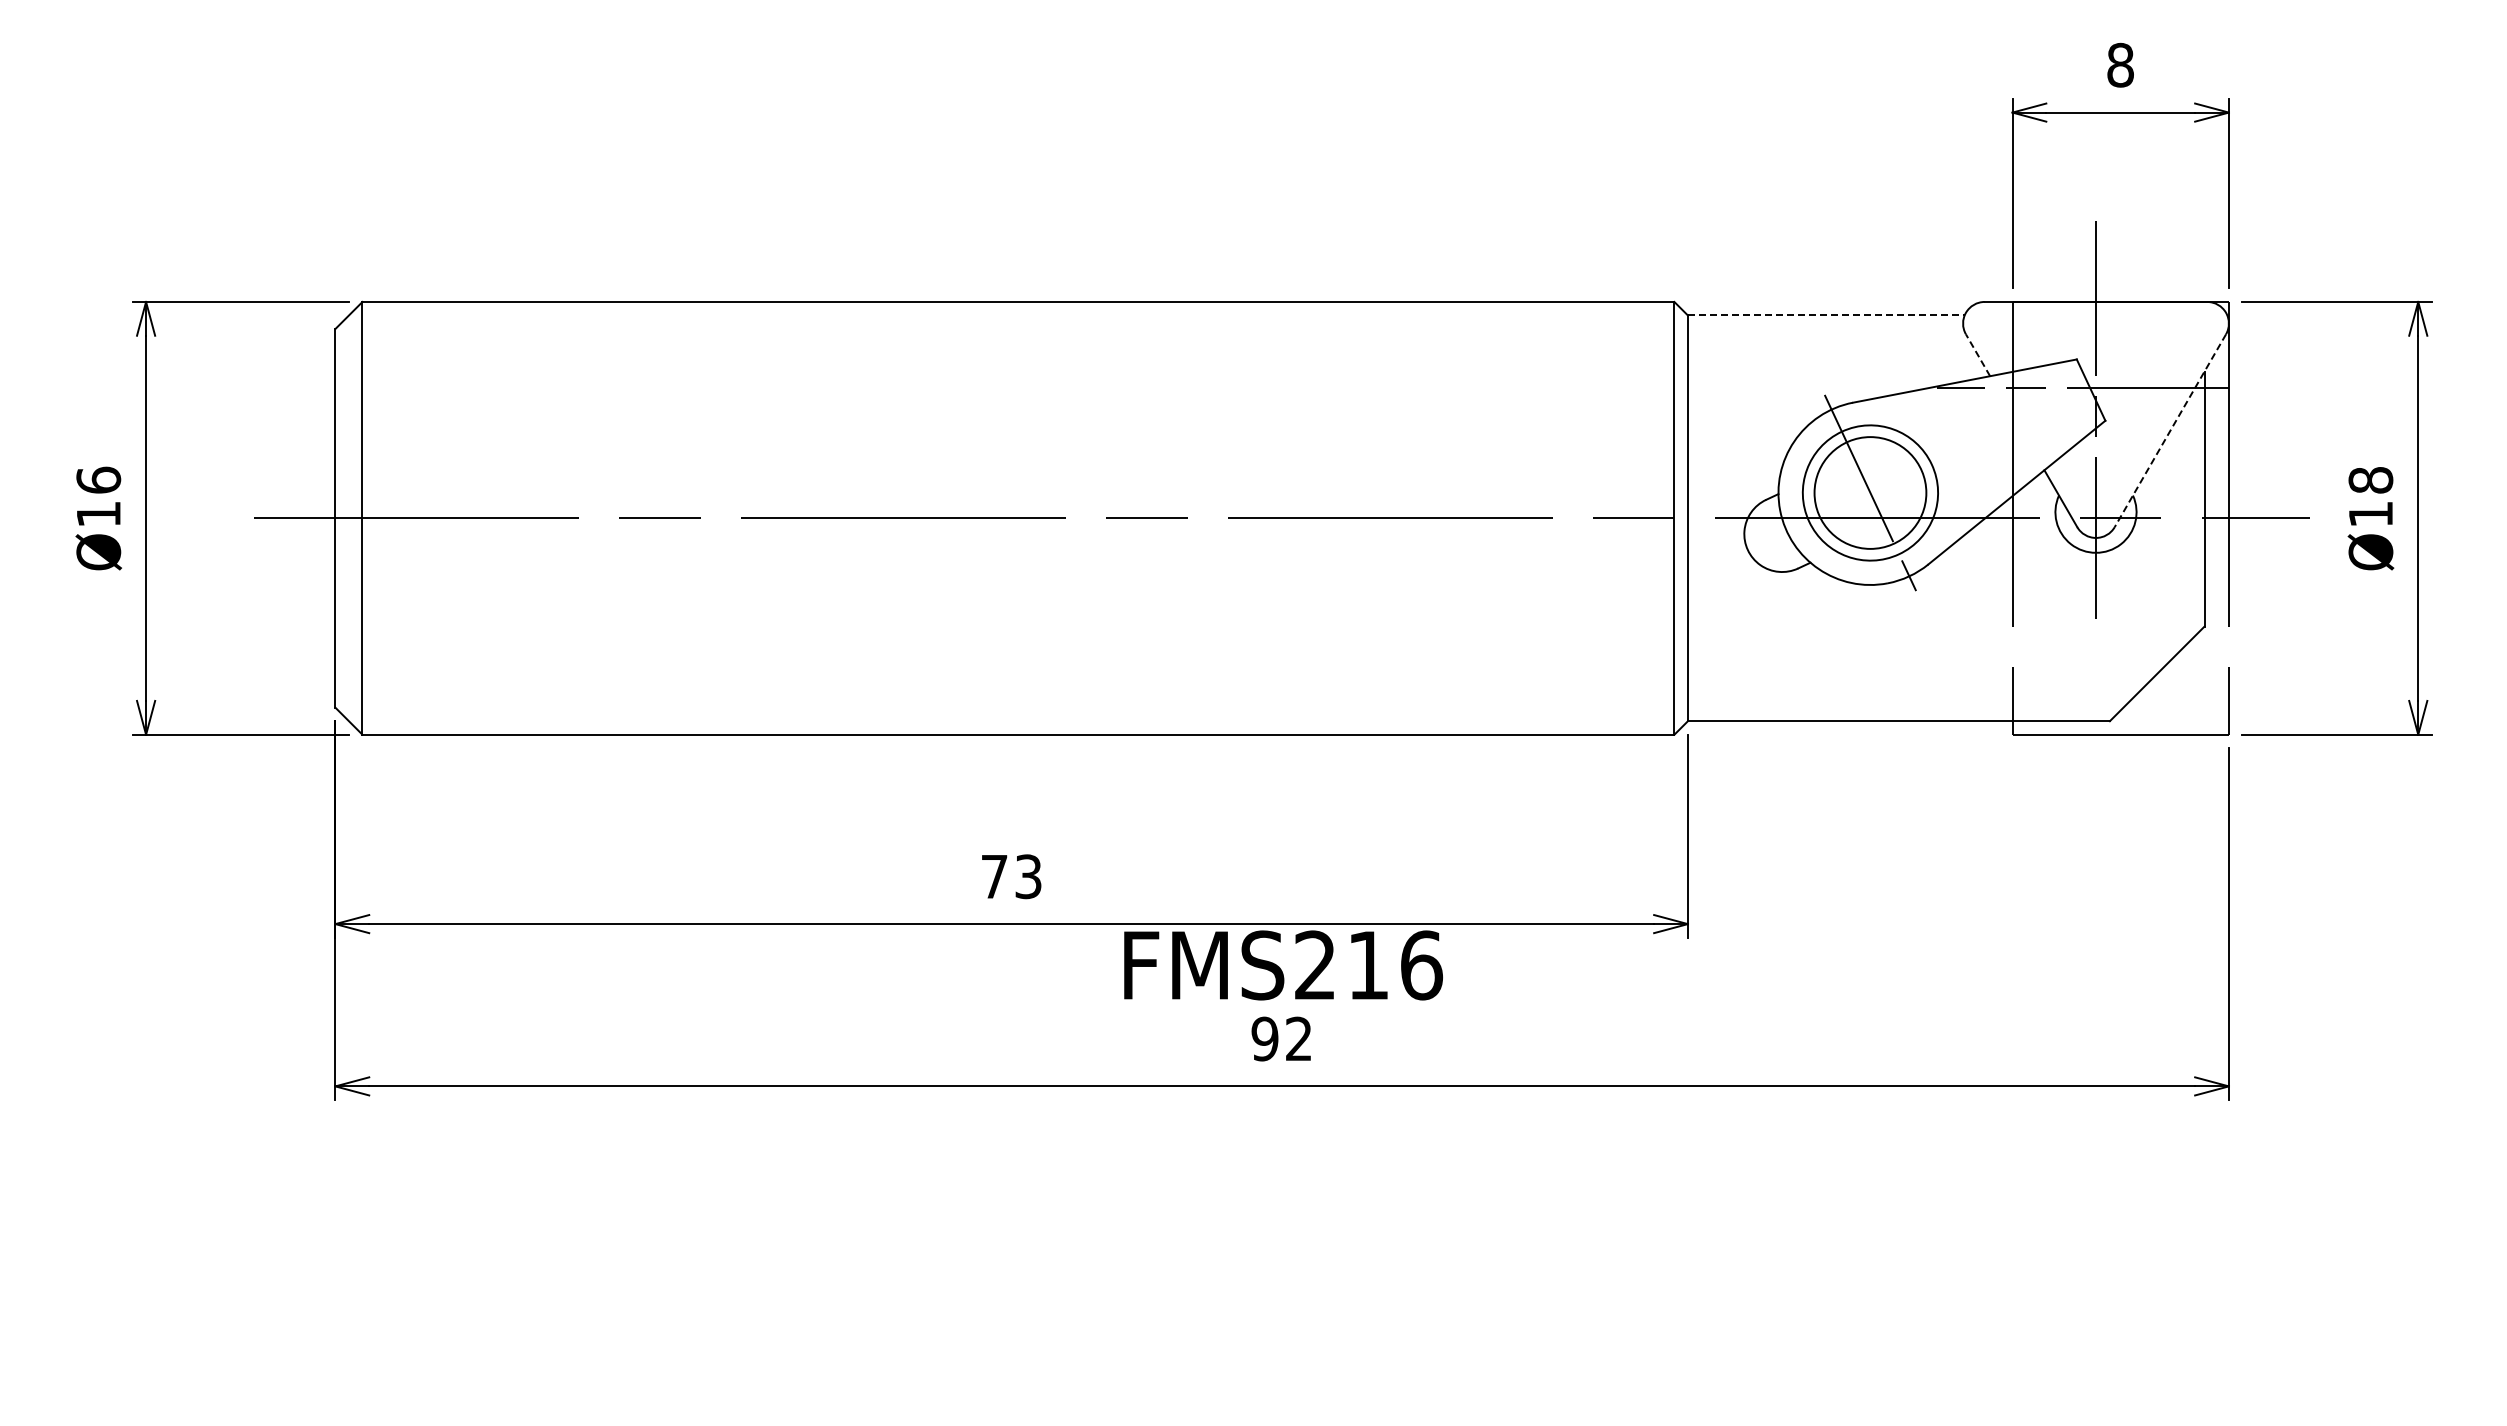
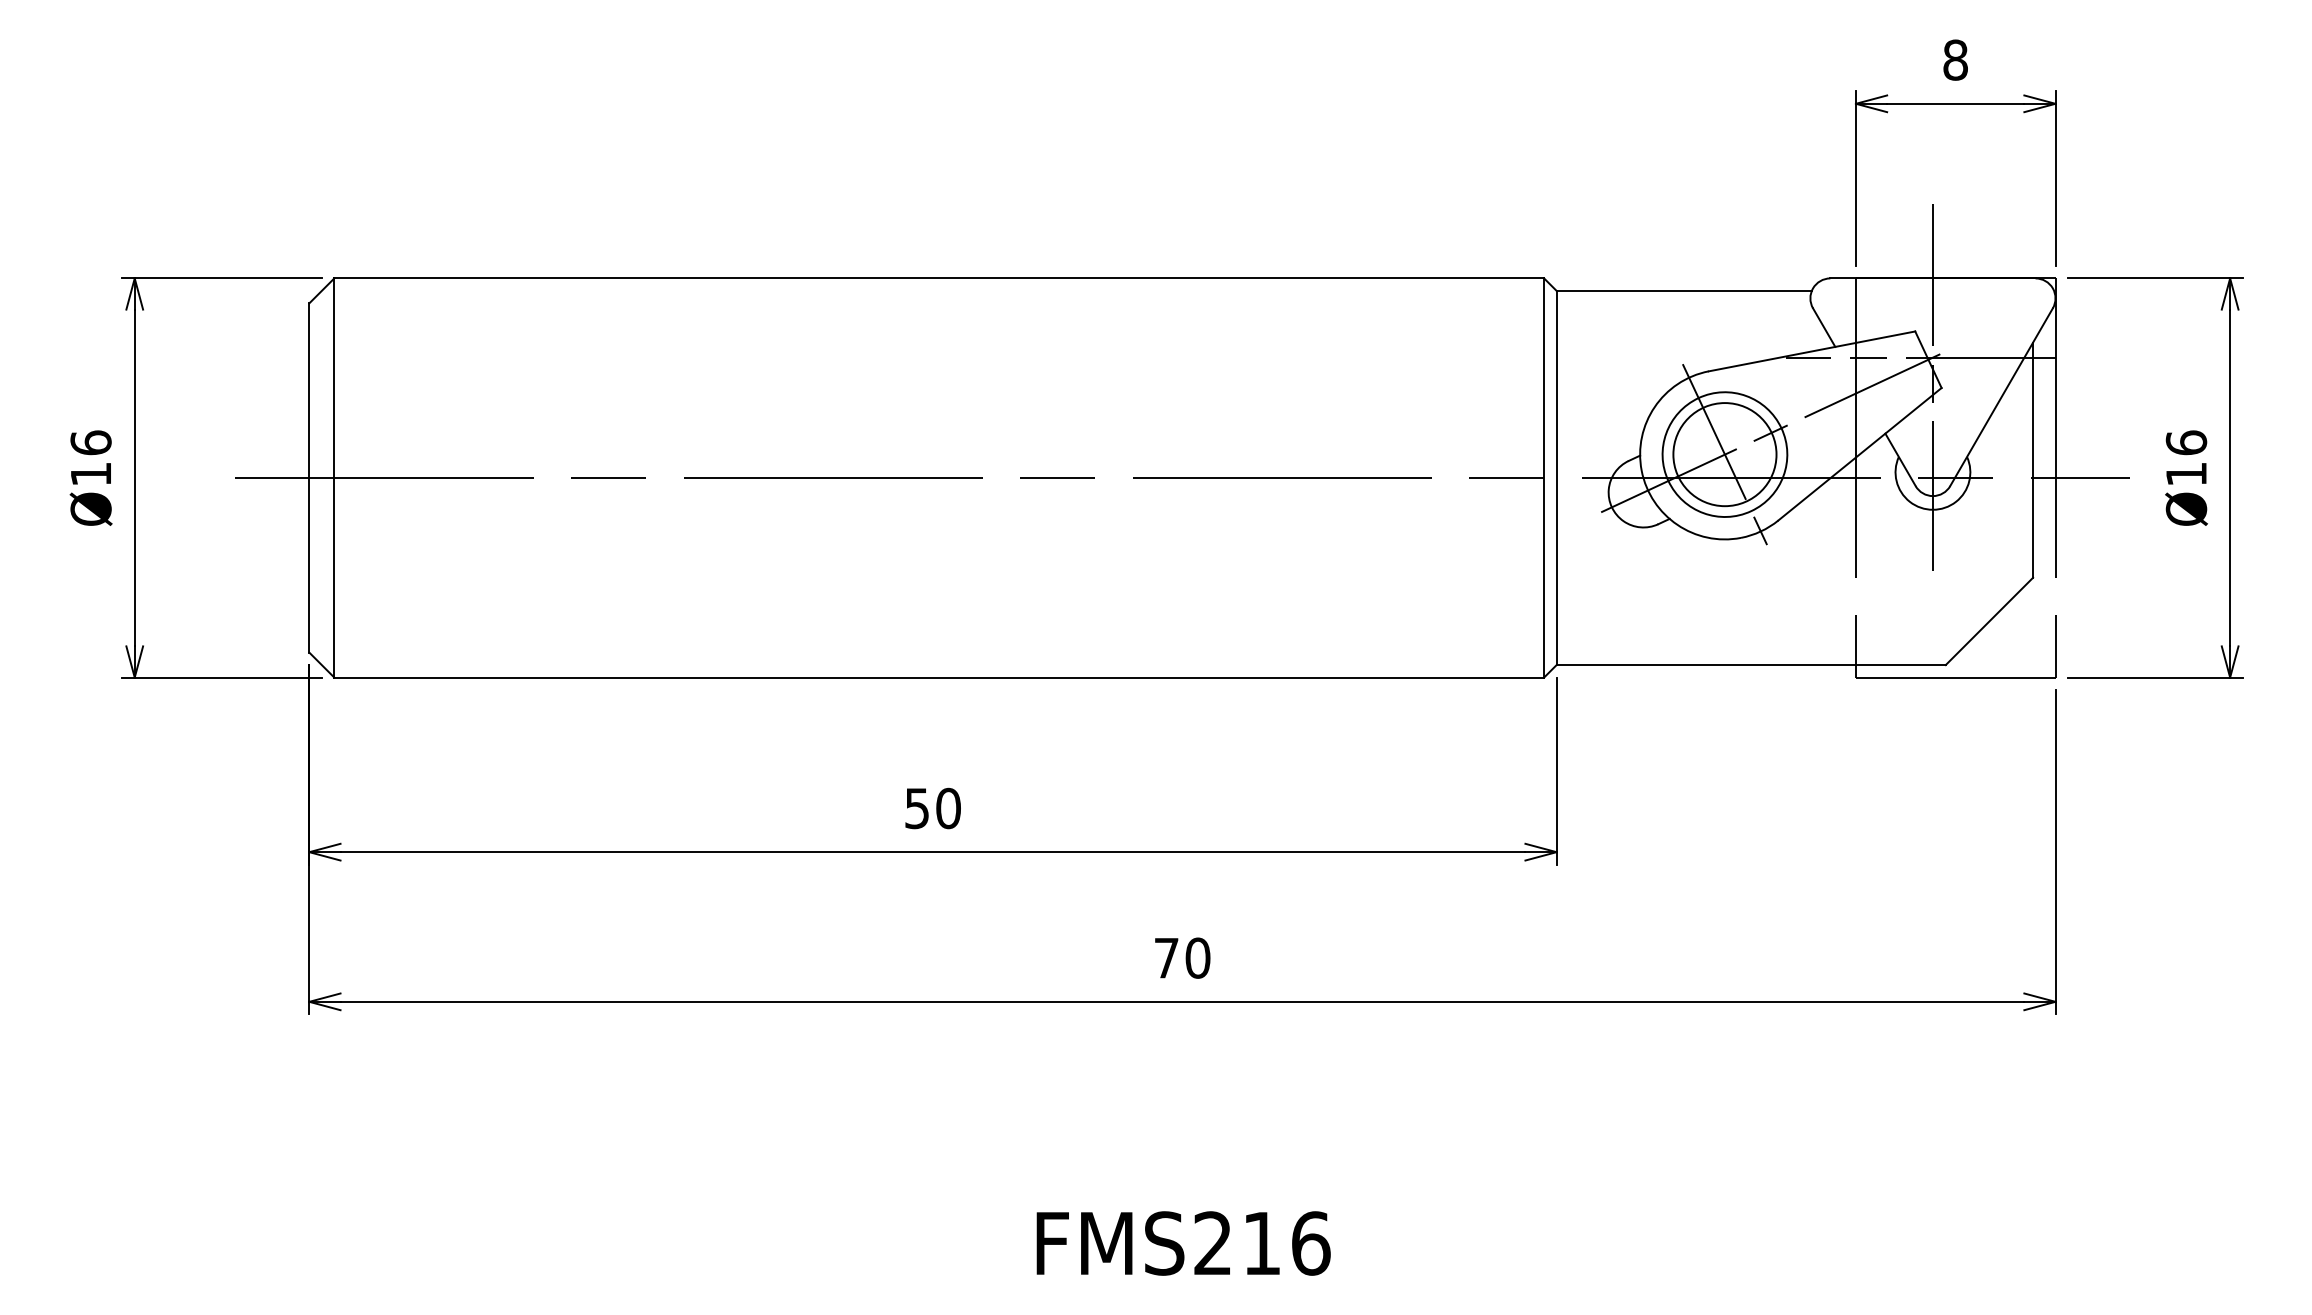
line: (1826, 315) -> (1684, 290), dashed -> solid
line: (1977, 354) -> (1823, 326), dashed -> solid
line: (2170, 431) -> (2001, 397), dashed -> solid
line: (1924, 467) -> (1774, 431), added
text: (2370, 479) -> (2186, 442), Ø18 -> Ø16
text: (1011, 876) -> (932, 808), 73 -> 50
text: (1283, 965) -> (1183, 1243), moved
text: (1281, 1038) -> (1181, 957), 92 -> 70

